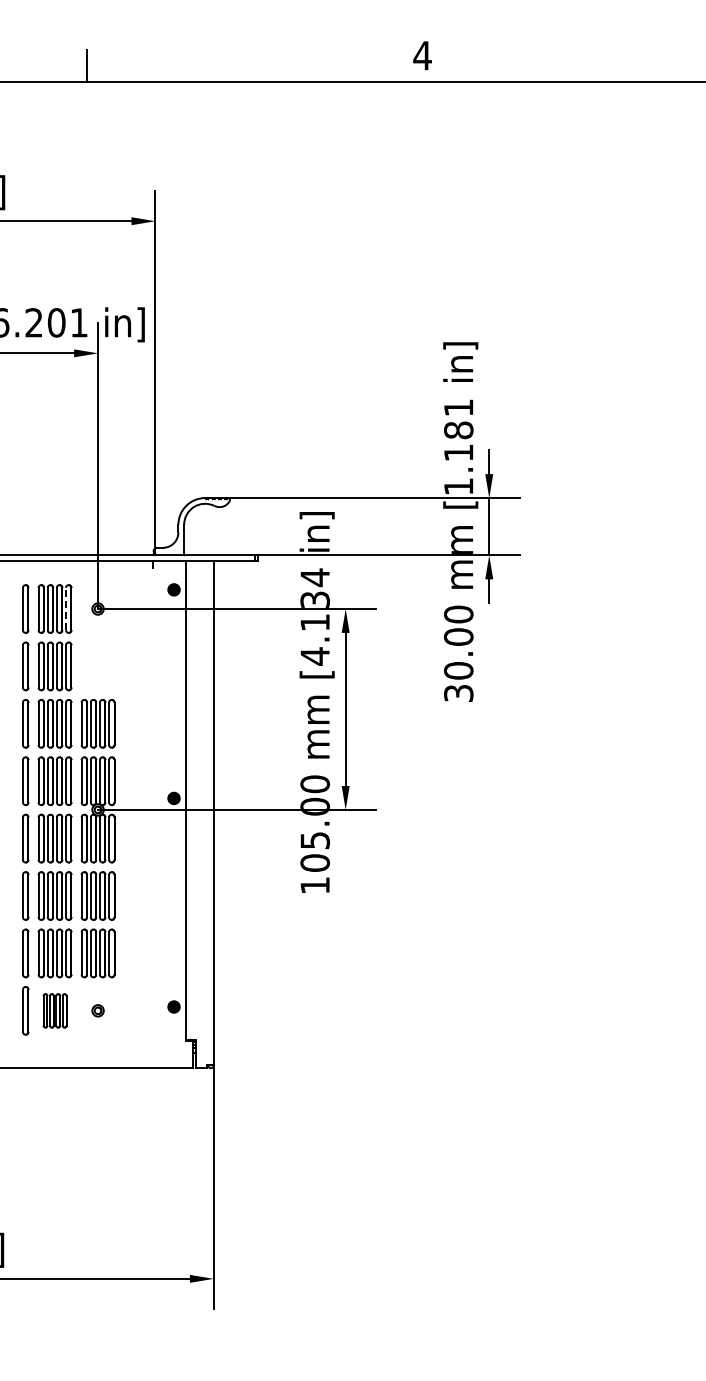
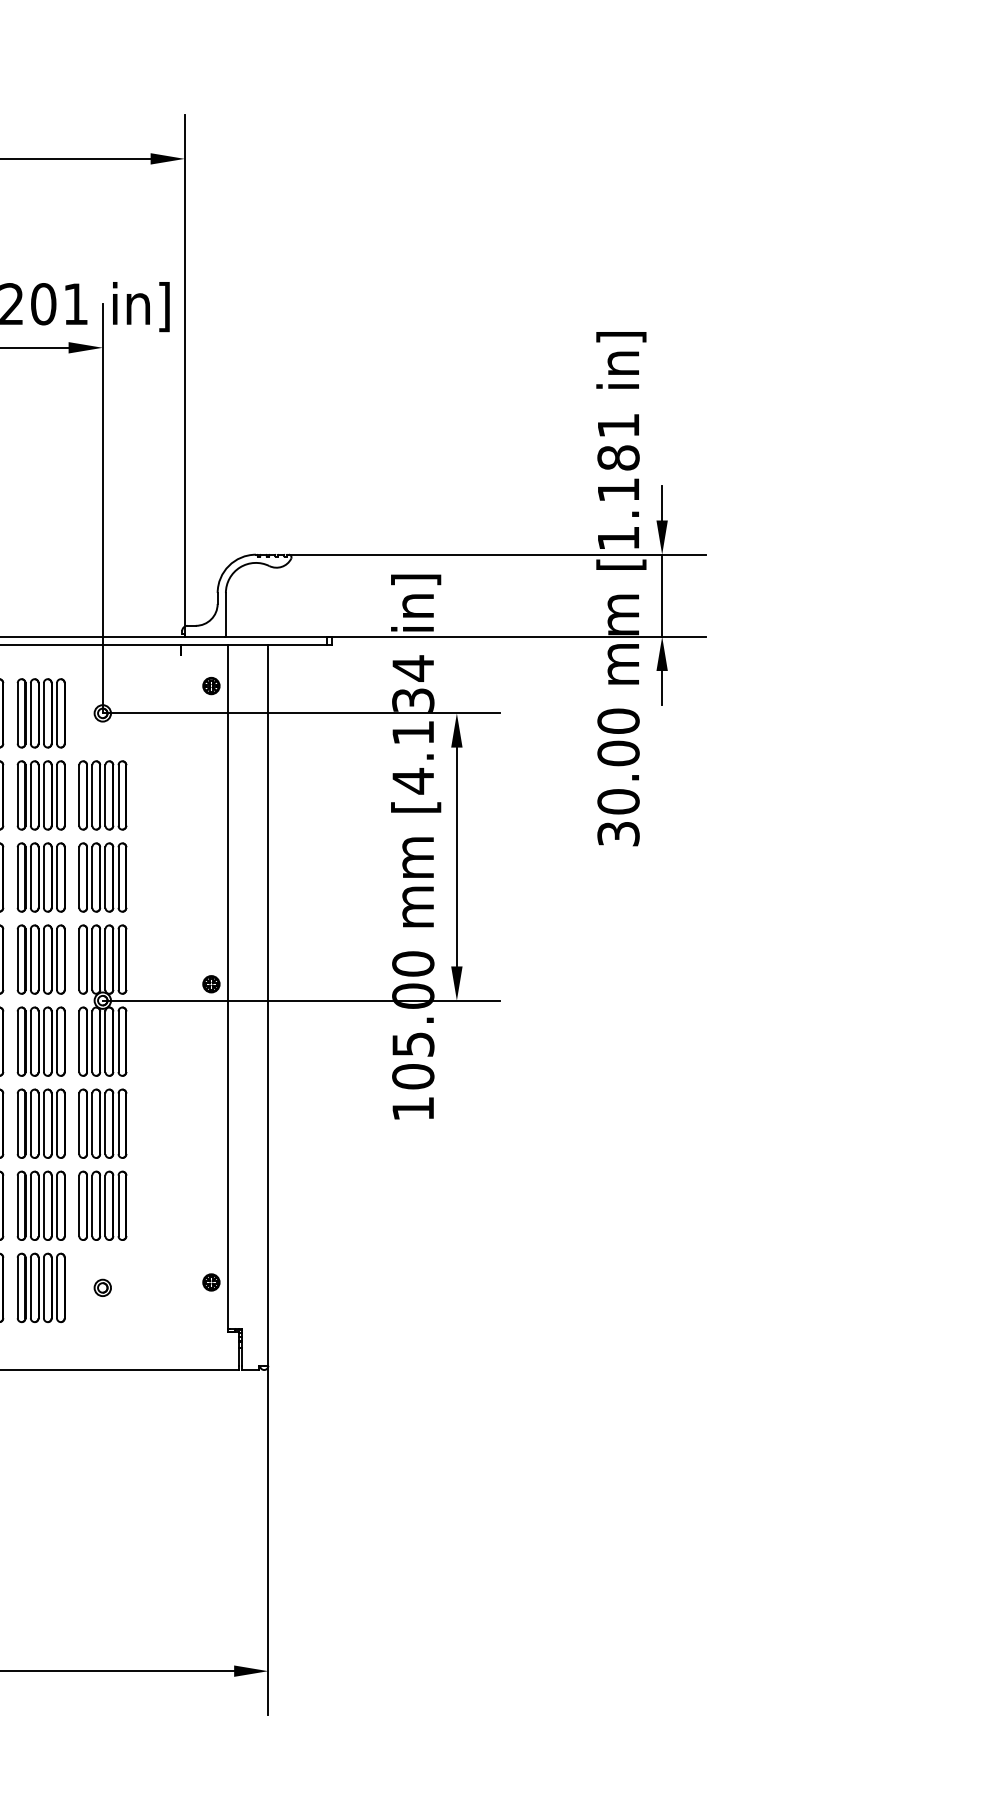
line: (66, 608) -> (57, 712), dashed -> solid
part: (97, 666) -> (101, 795), added
part: (54, 1010) -> (40, 1287), size x1.43

